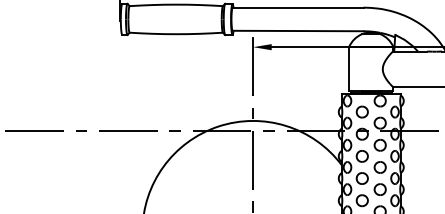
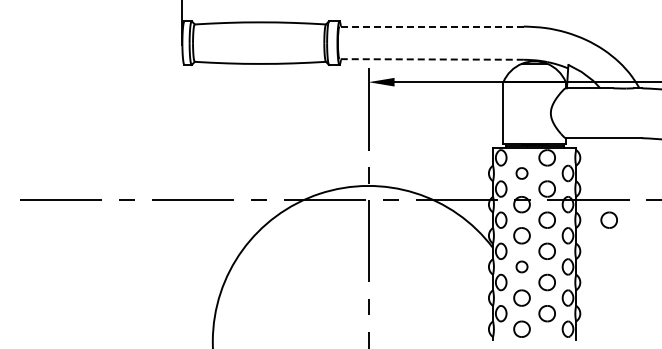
line: (297, 7) -> (431, 26), solid -> dashed
line: (297, 31) -> (431, 59), solid -> dashed
part: (361, 112) -> (521, 173), size x0.7
part: (423, 144) -> (608, 219), added
part: (361, 178) -> (521, 266), size x0.7

